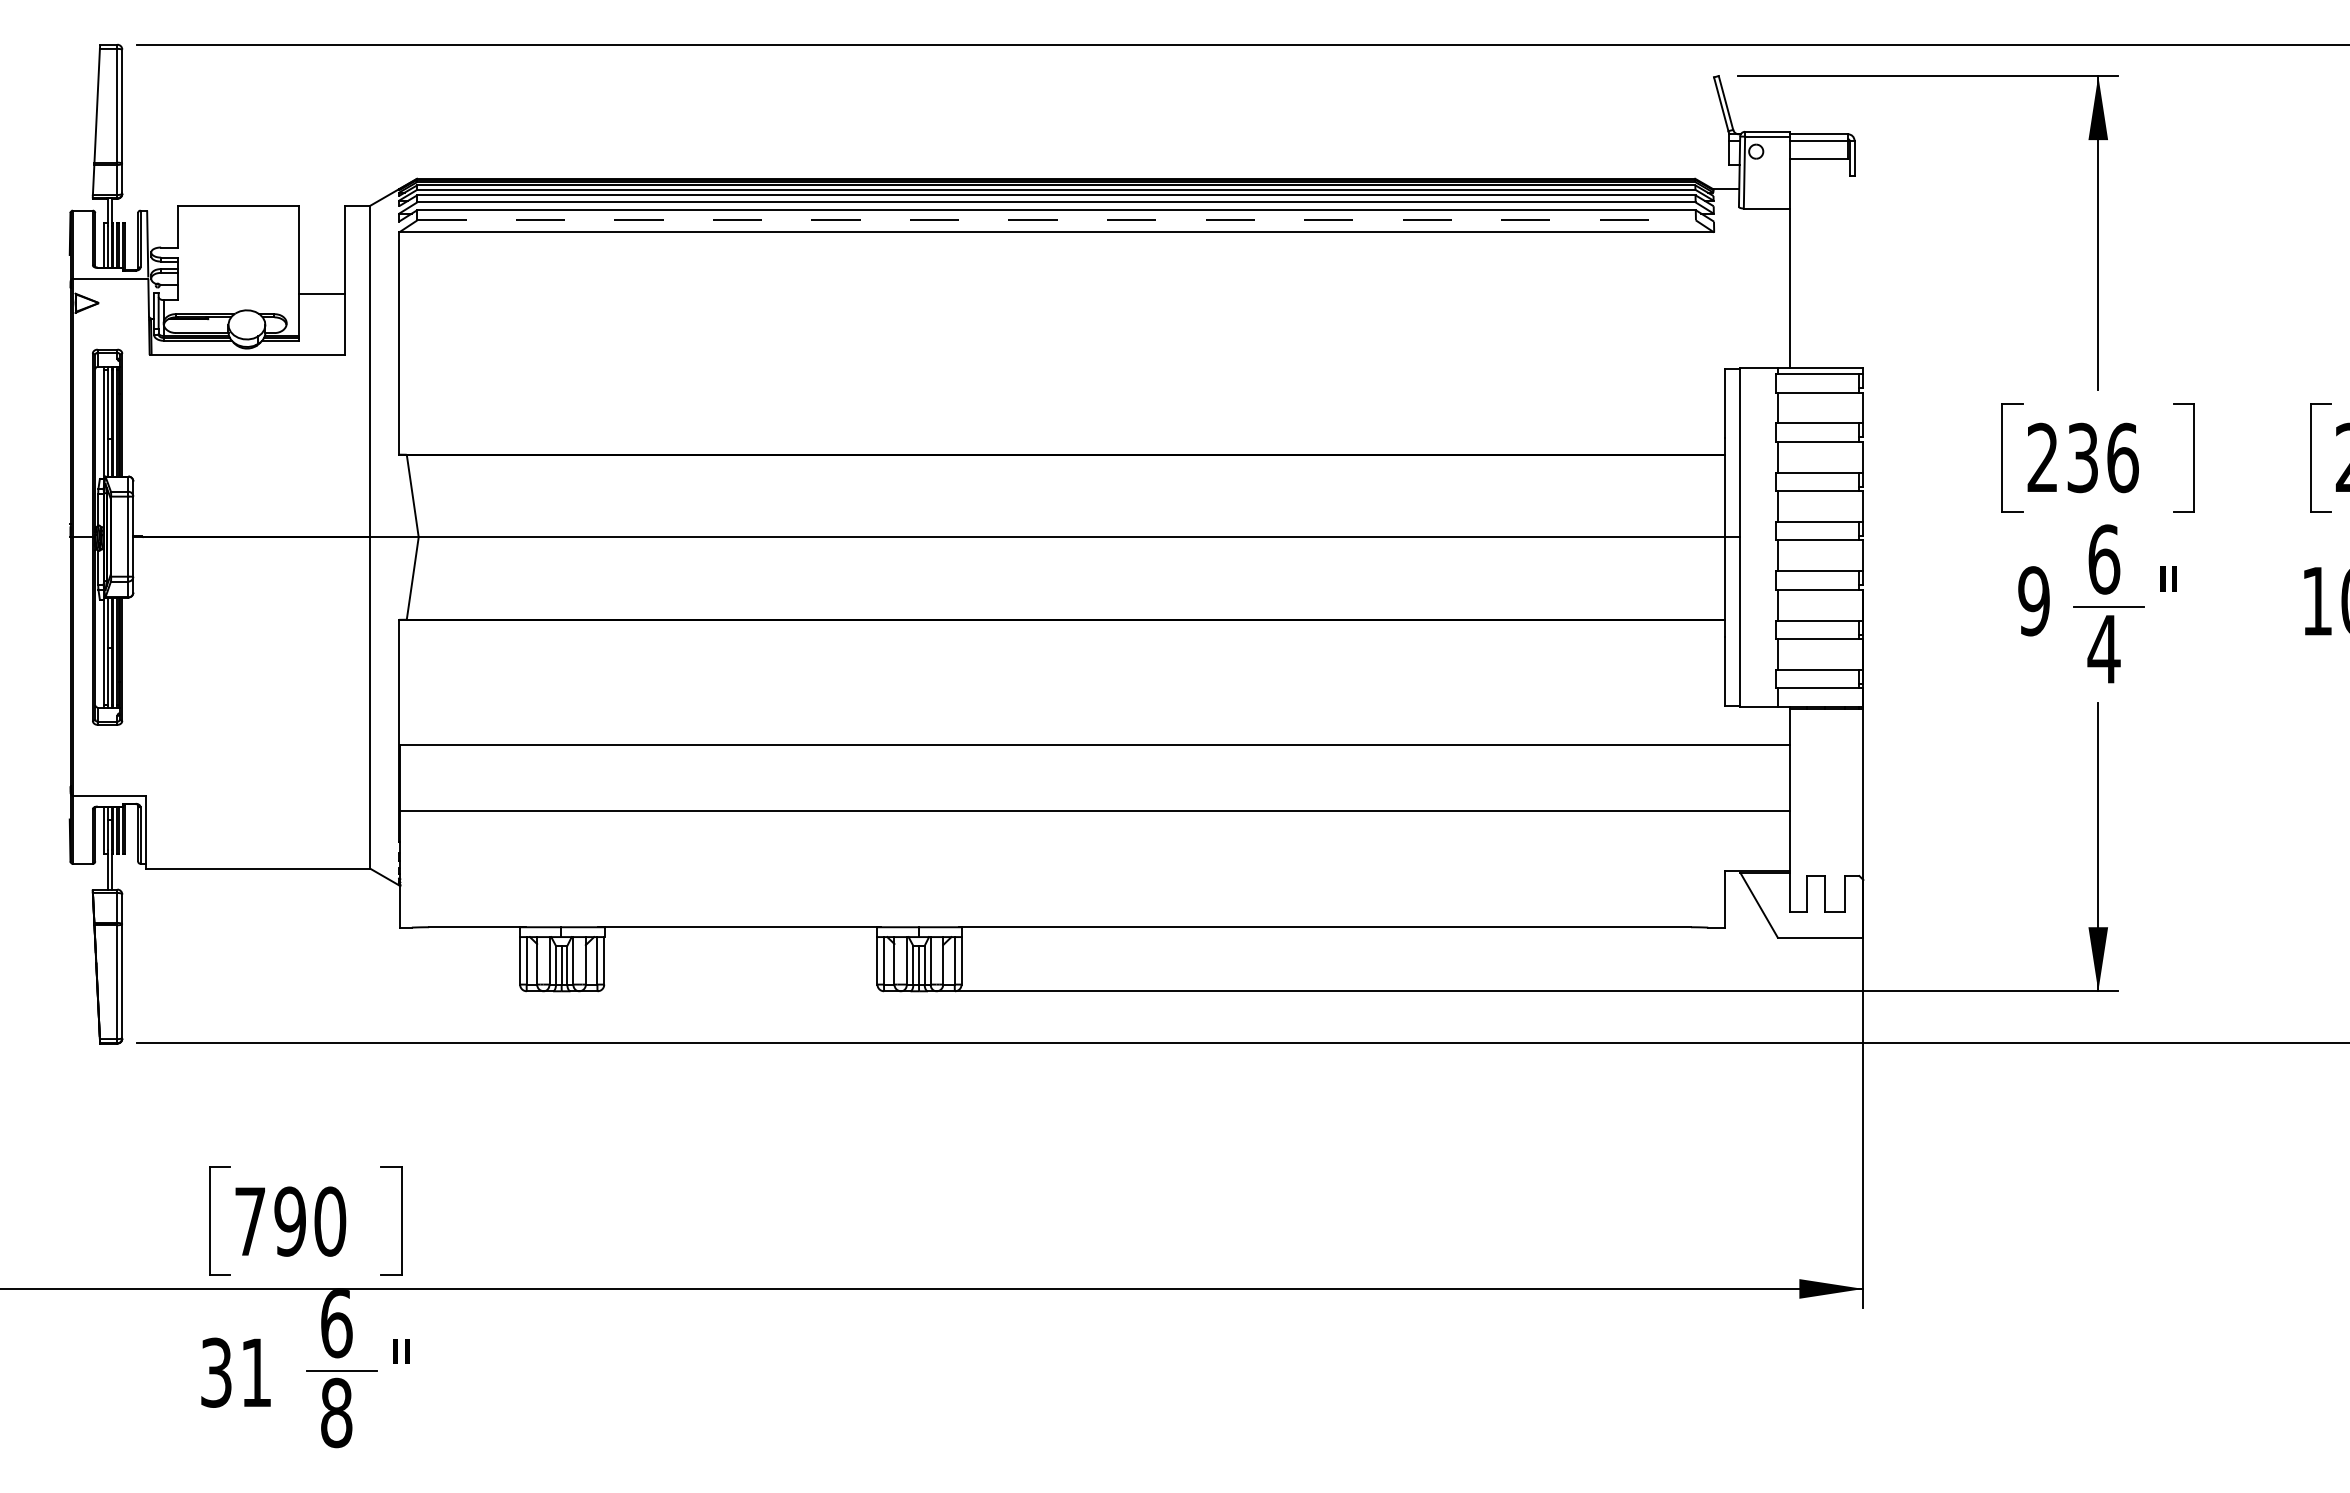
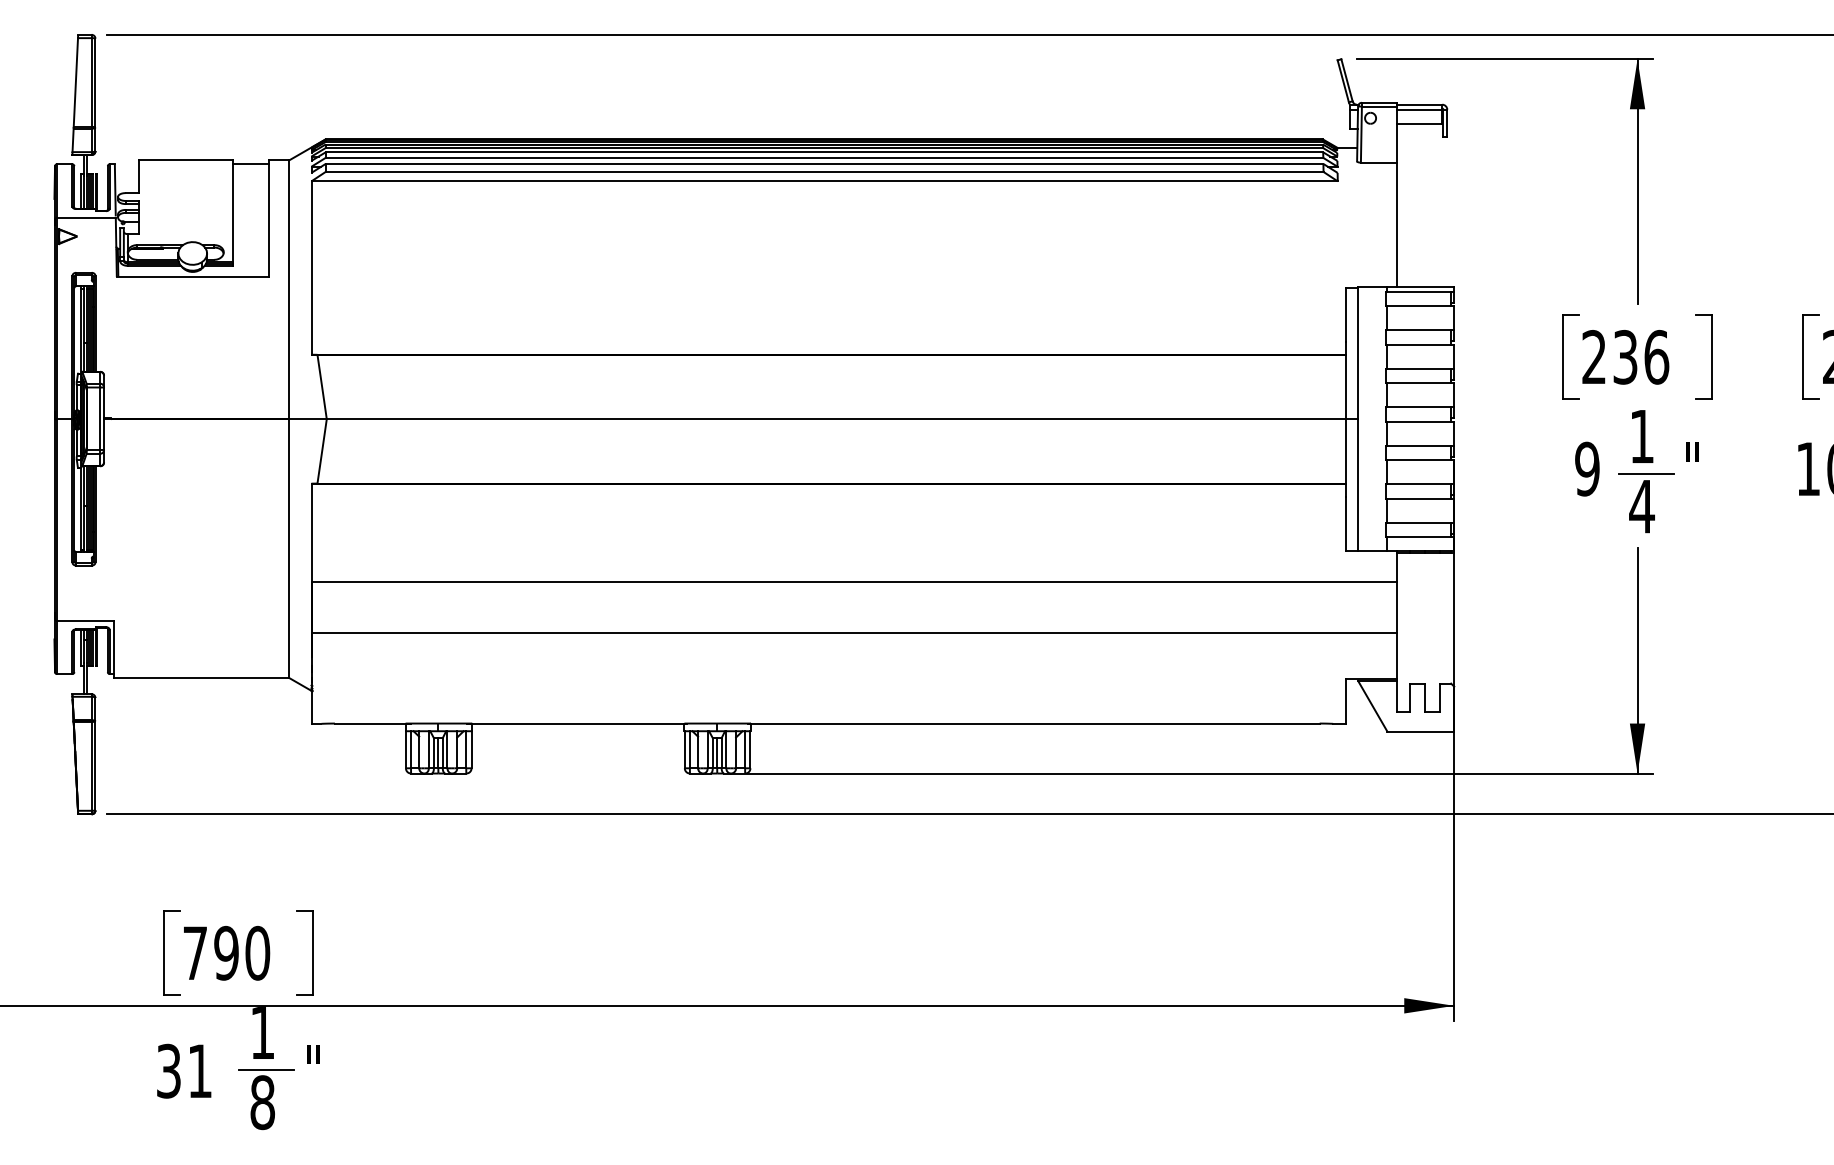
line: (1057, 220) -> (825, 172), dashed -> solid
line: (321, 293) -> (250, 164), moved
text: (2104, 559) -> (1642, 436), 6 -> 1
text: (336, 1324) -> (262, 1033), 6 -> 1

